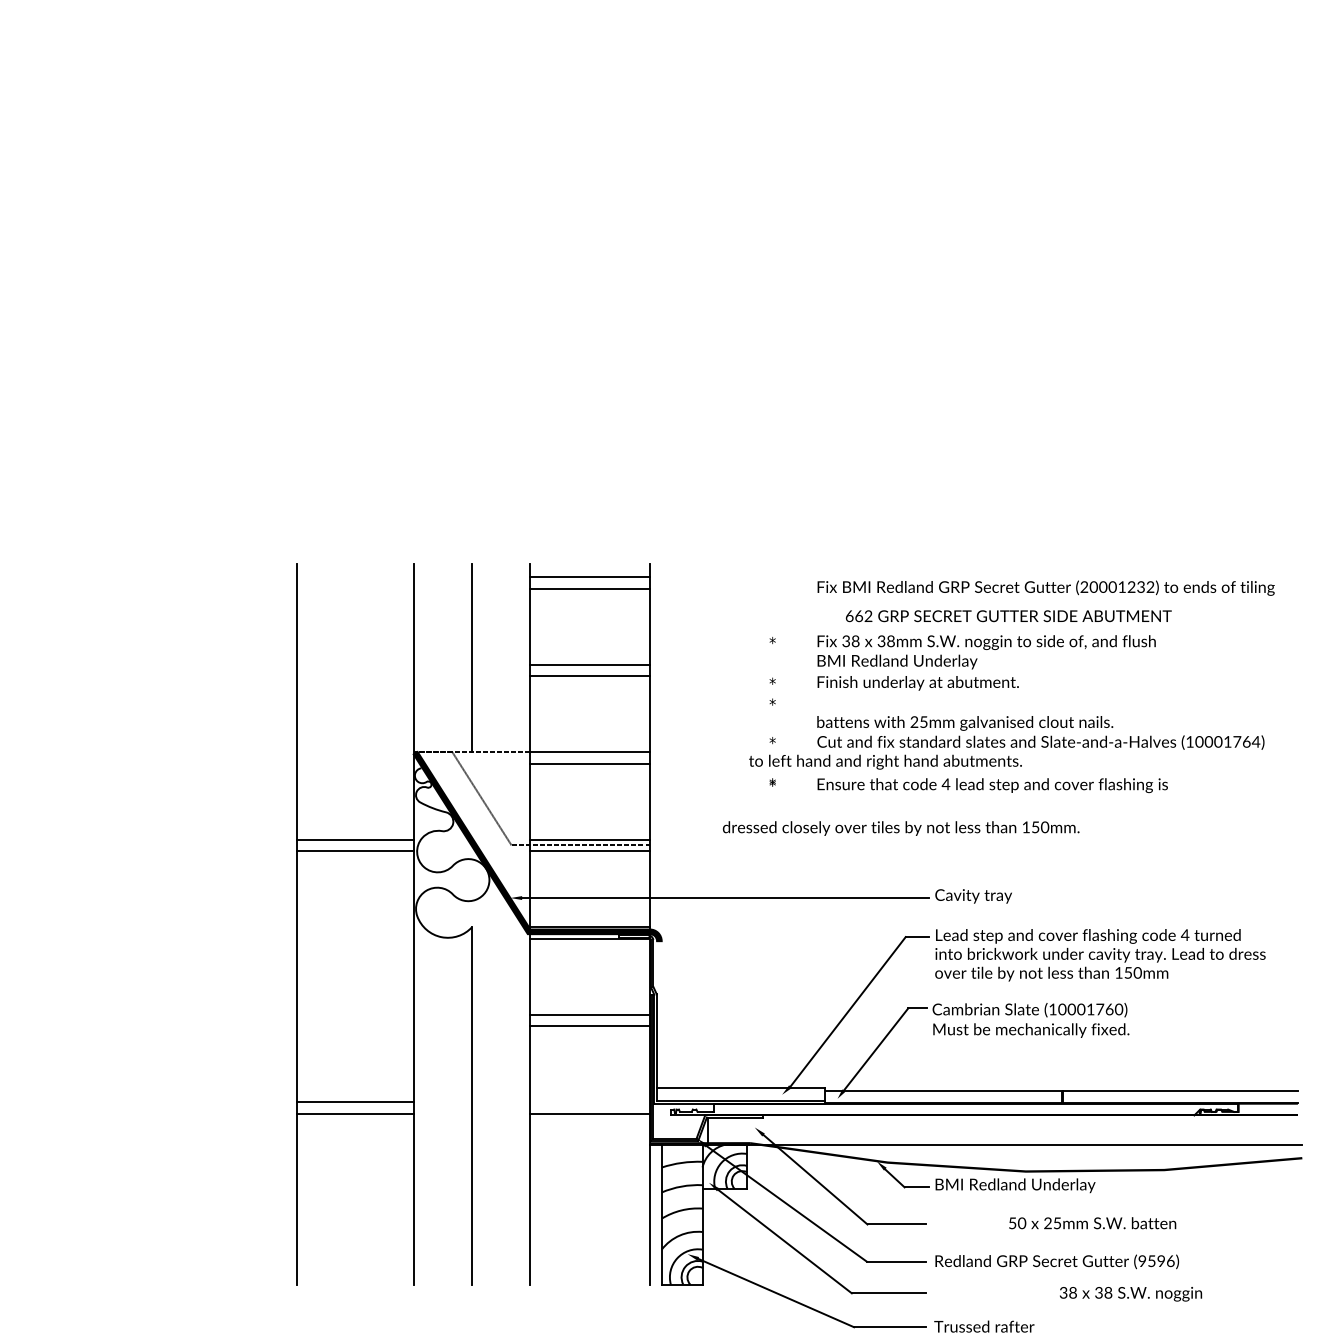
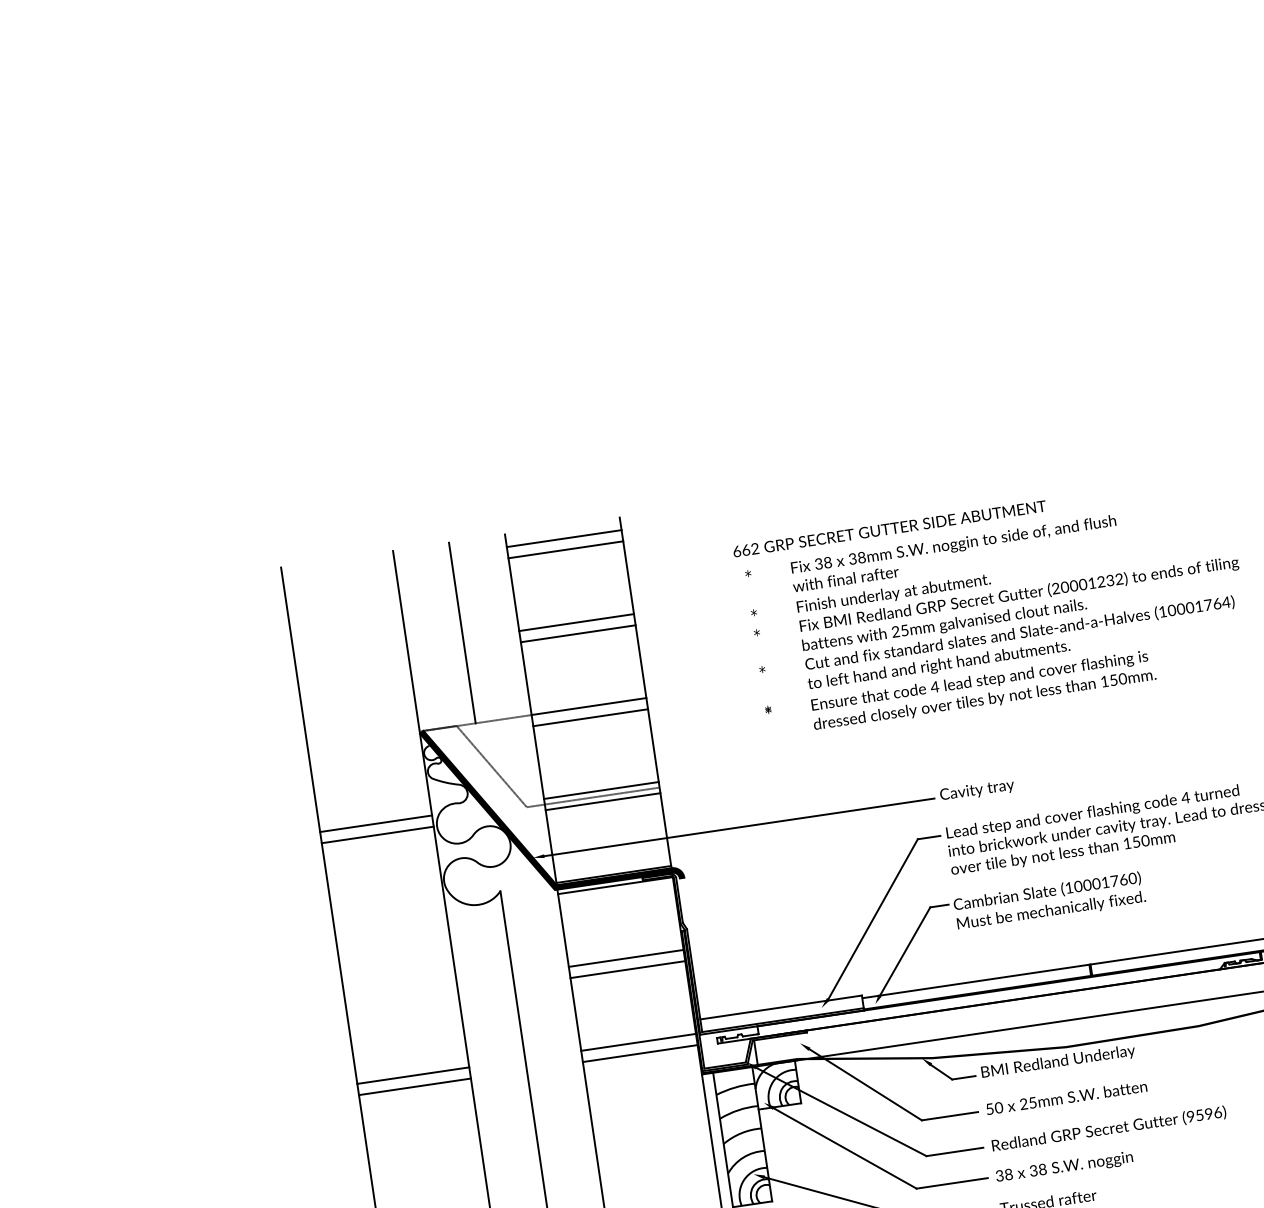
text: (1045, 587) -> (1018, 594), moved
text: (1008, 616) -> (889, 529), moved
text: (896, 661) -> (869, 576), BMI Redland Underlay -> with final rafter
text: (885, 761) -> (938, 665), moved
text: (900, 828) -> (984, 700), moved
line: (590, 1102) -> (638, 1042), added
text: (1092, 1223) -> (1066, 1098), moved
text: (1131, 1294) -> (1065, 1167), moved

